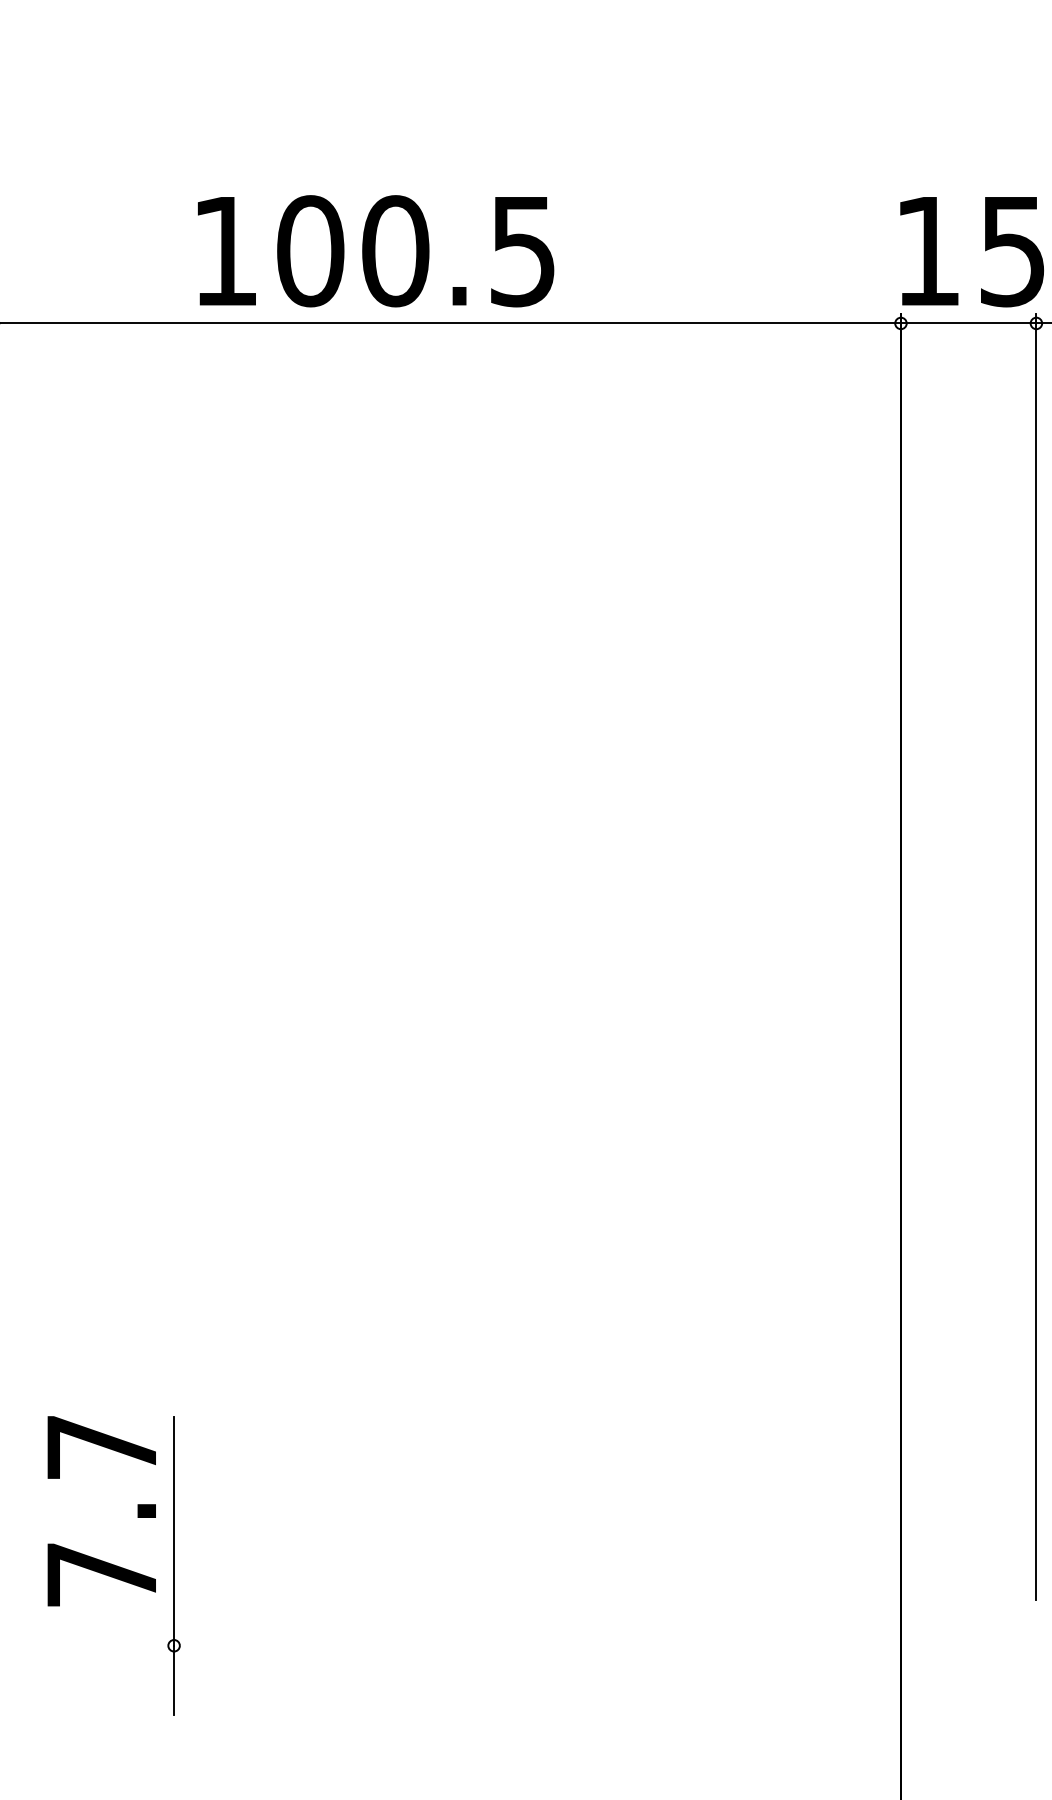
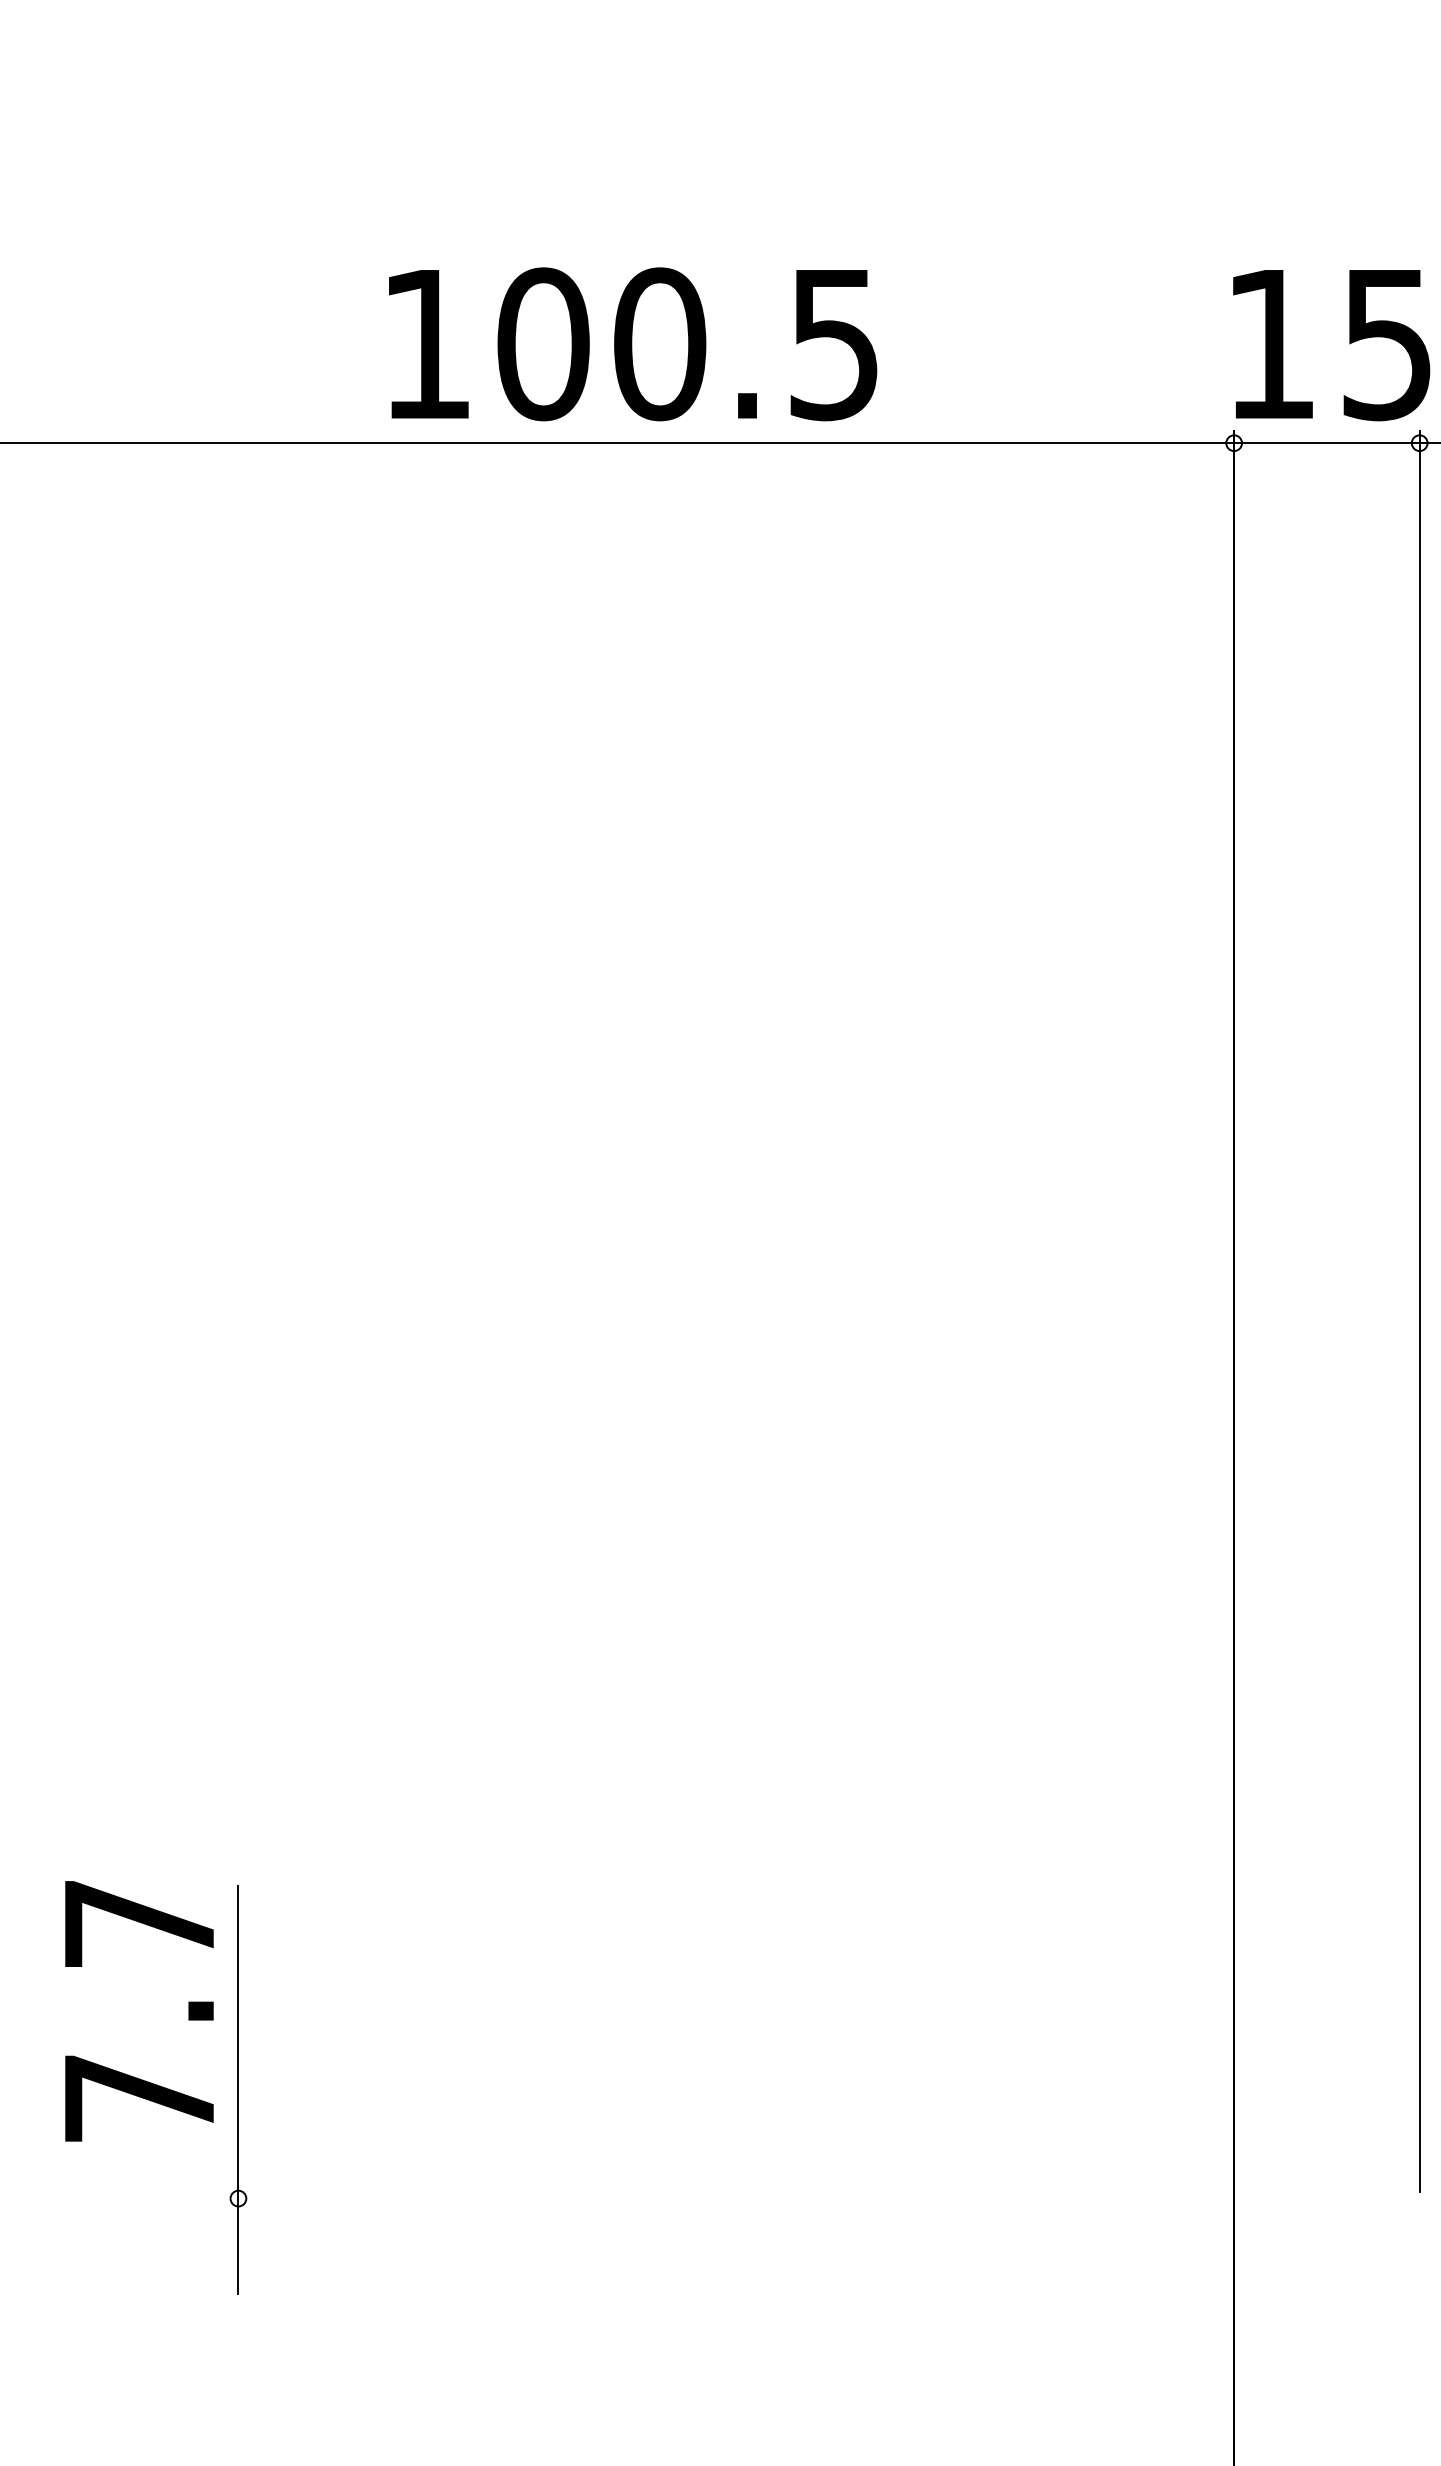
text: (376, 251) -> (633, 344), moved
text: (101, 1511) -> (139, 2011), moved
part: (174, 1566) -> (238, 2089), moved

